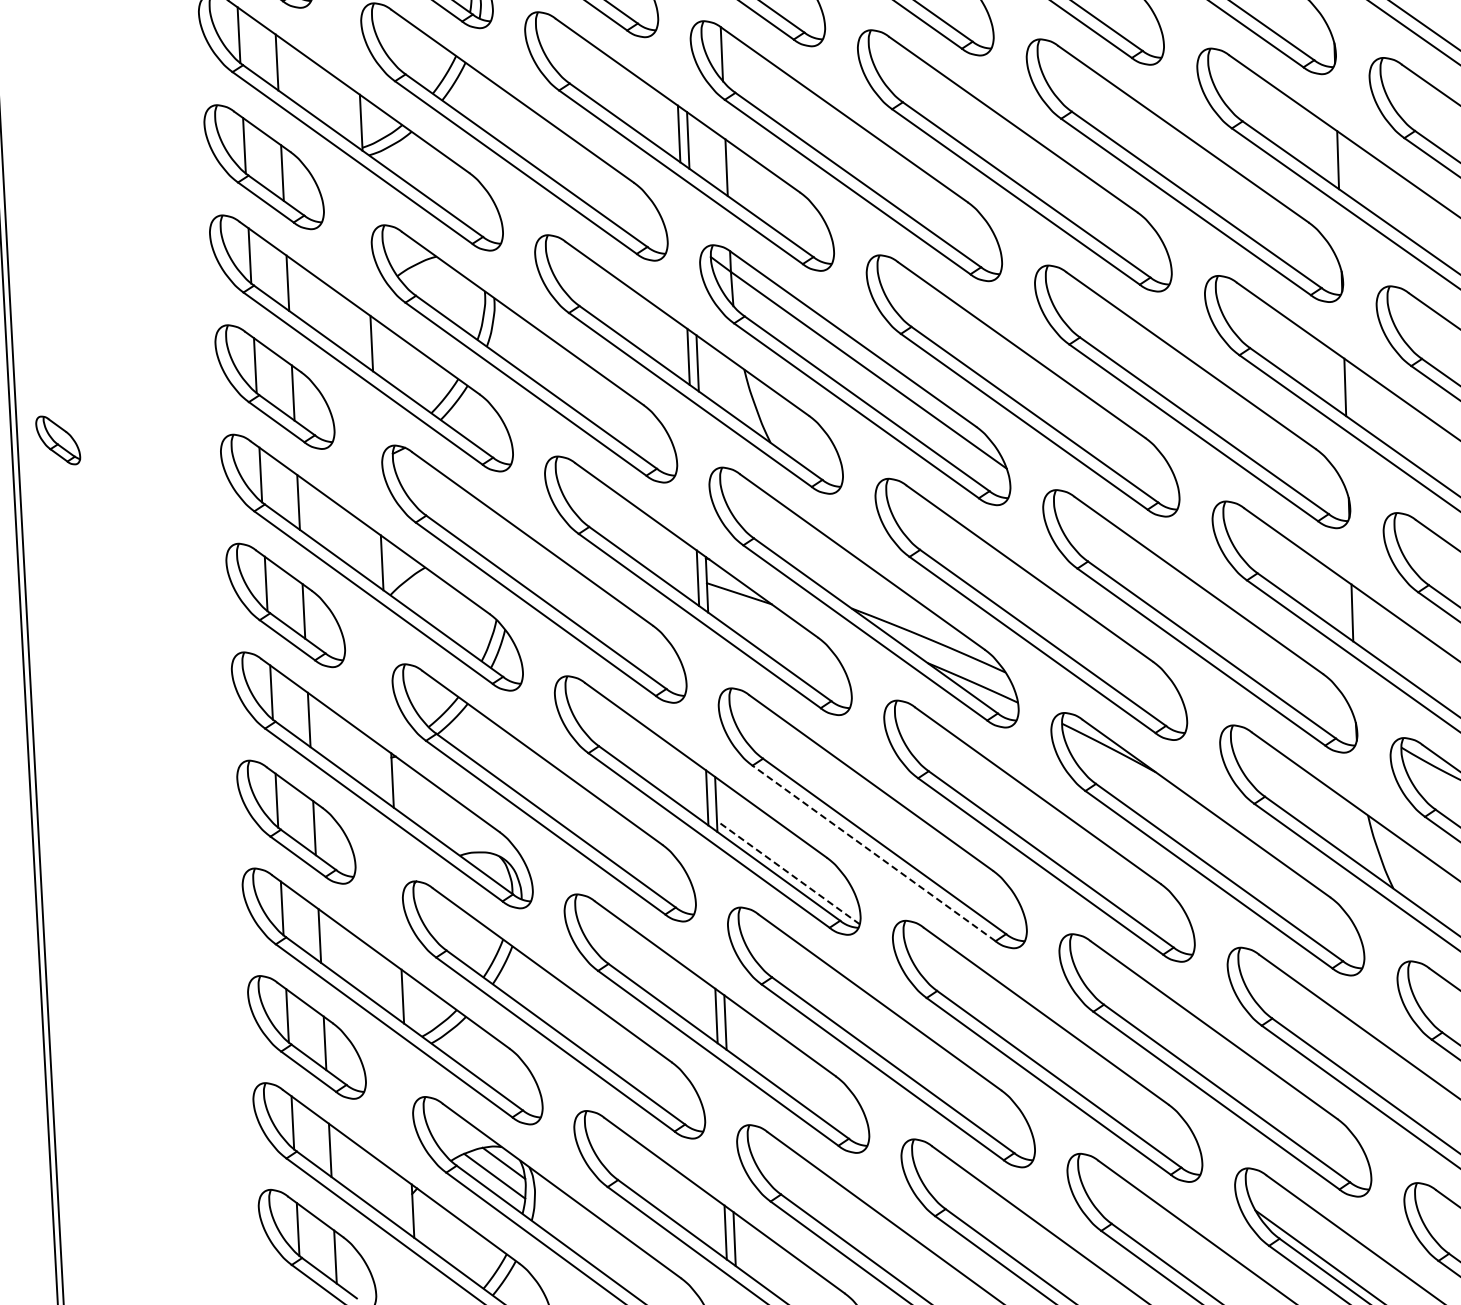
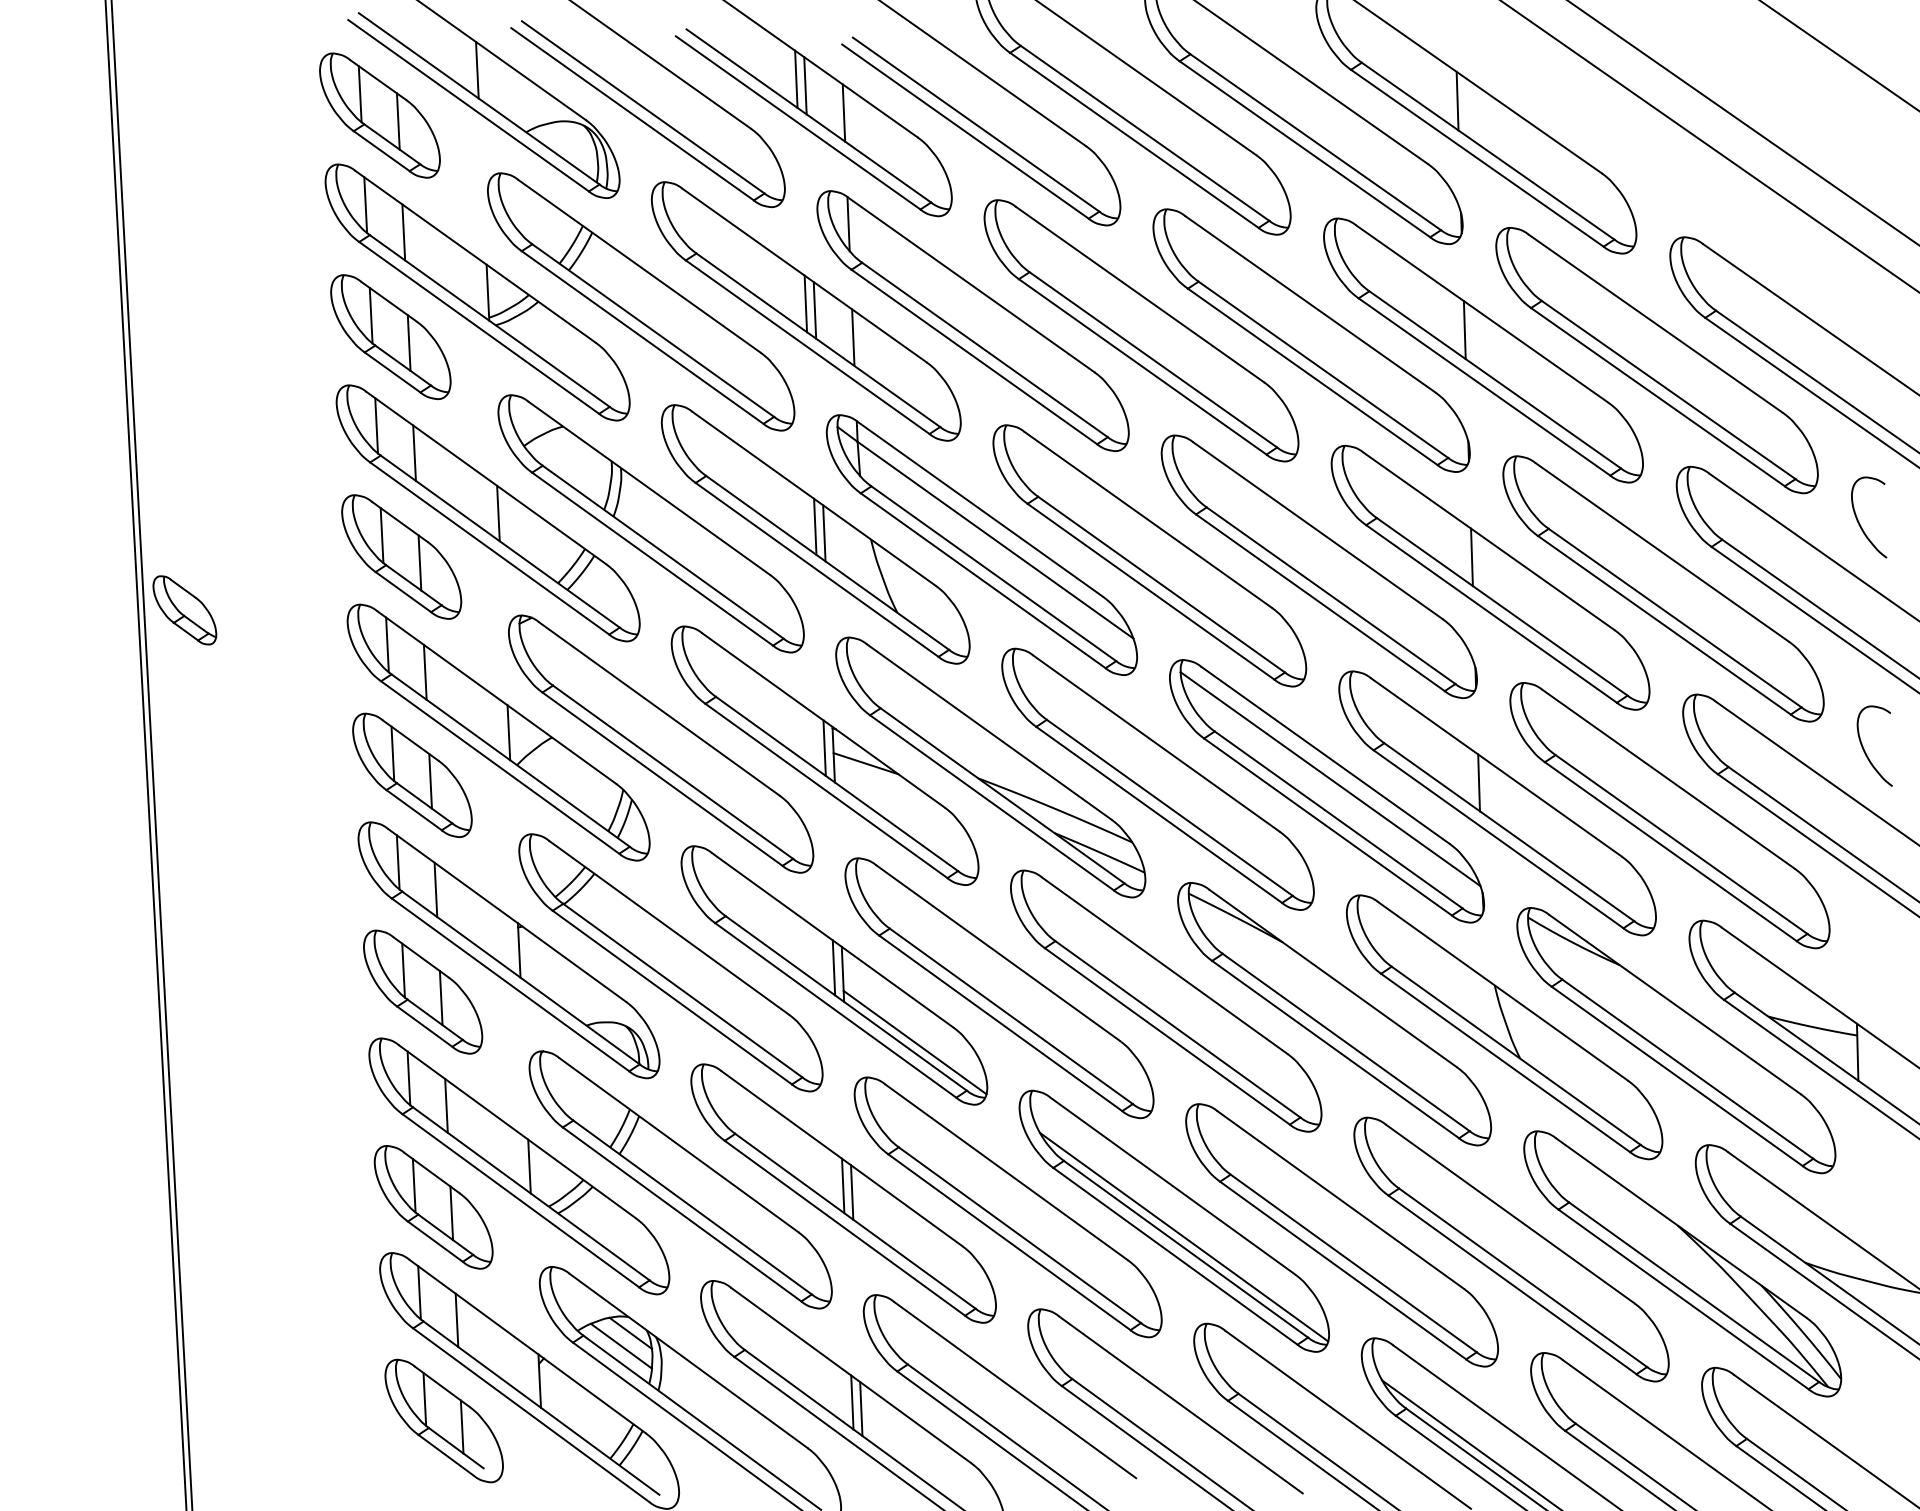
part: (57, 440) -> (184, 610), size x1.43
line: (1203, 609) -> (1330, 779), added
line: (873, 853) -> (1000, 1023), dashed -> solid
line: (787, 872) -> (914, 1042), dashed -> solid
line: (1056, 1066) -> (1183, 1236), added

